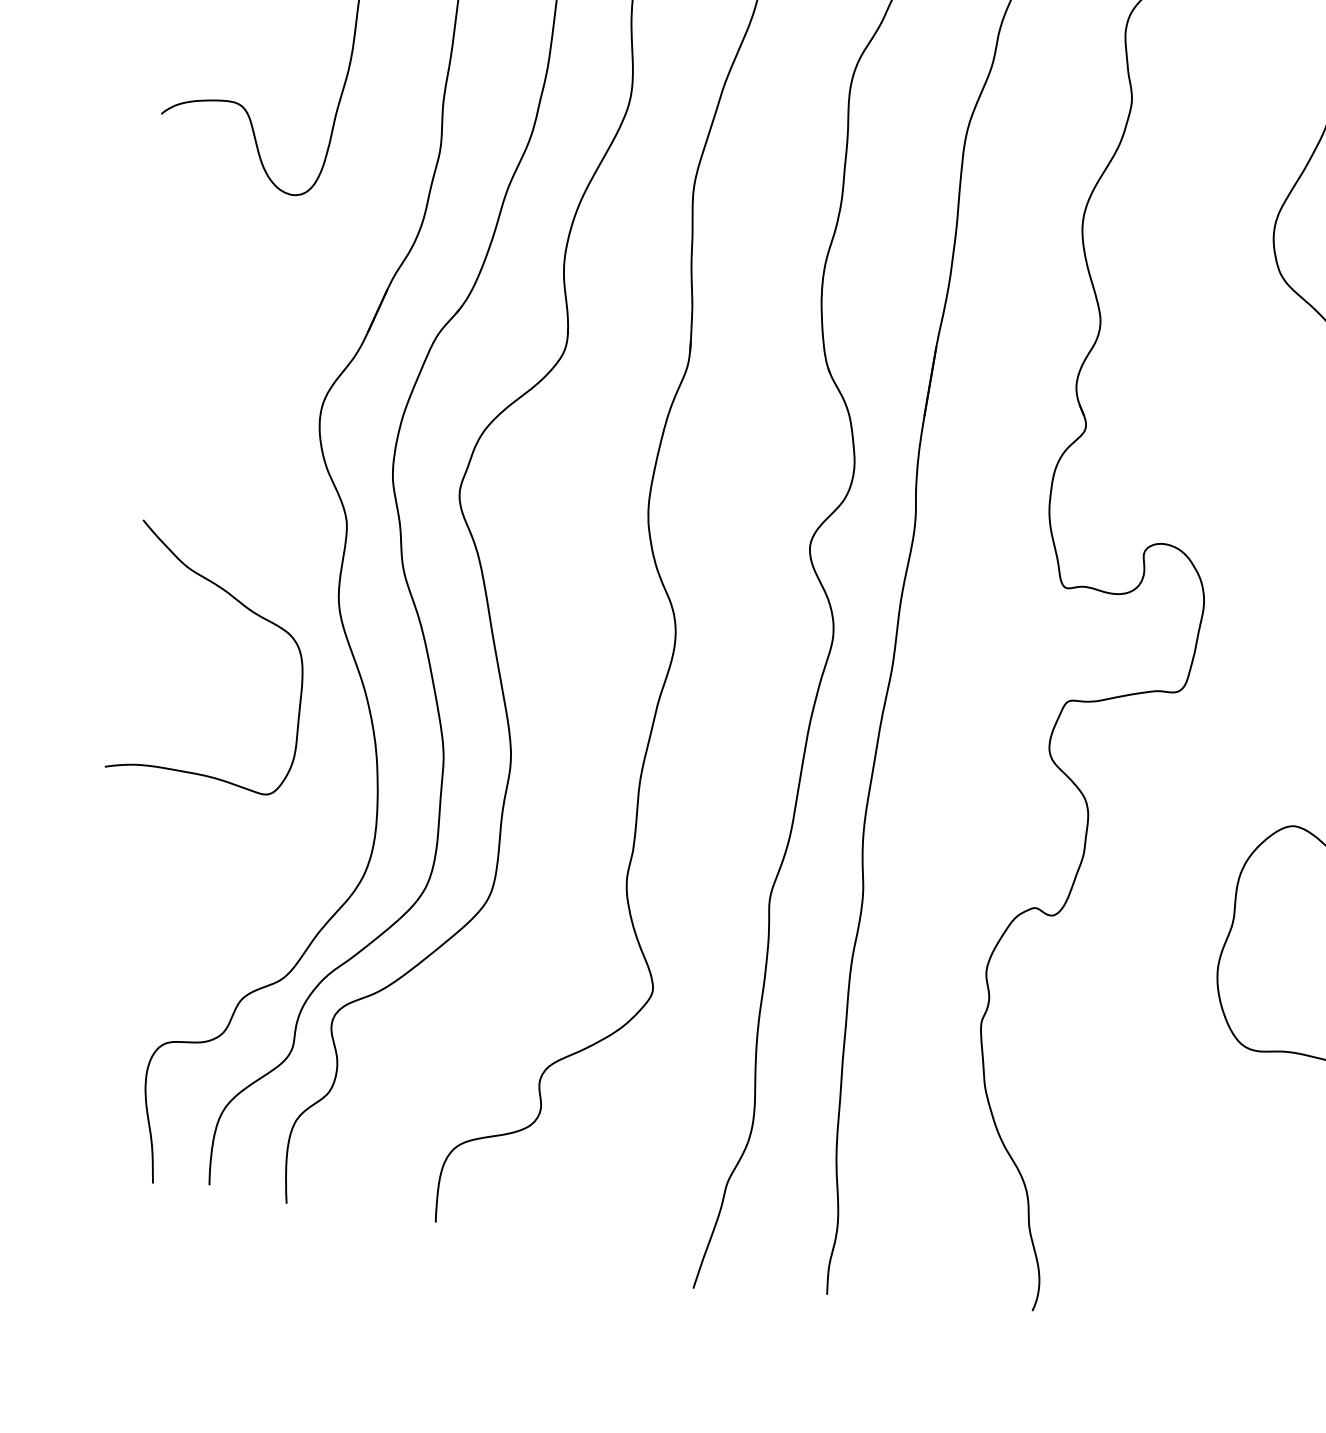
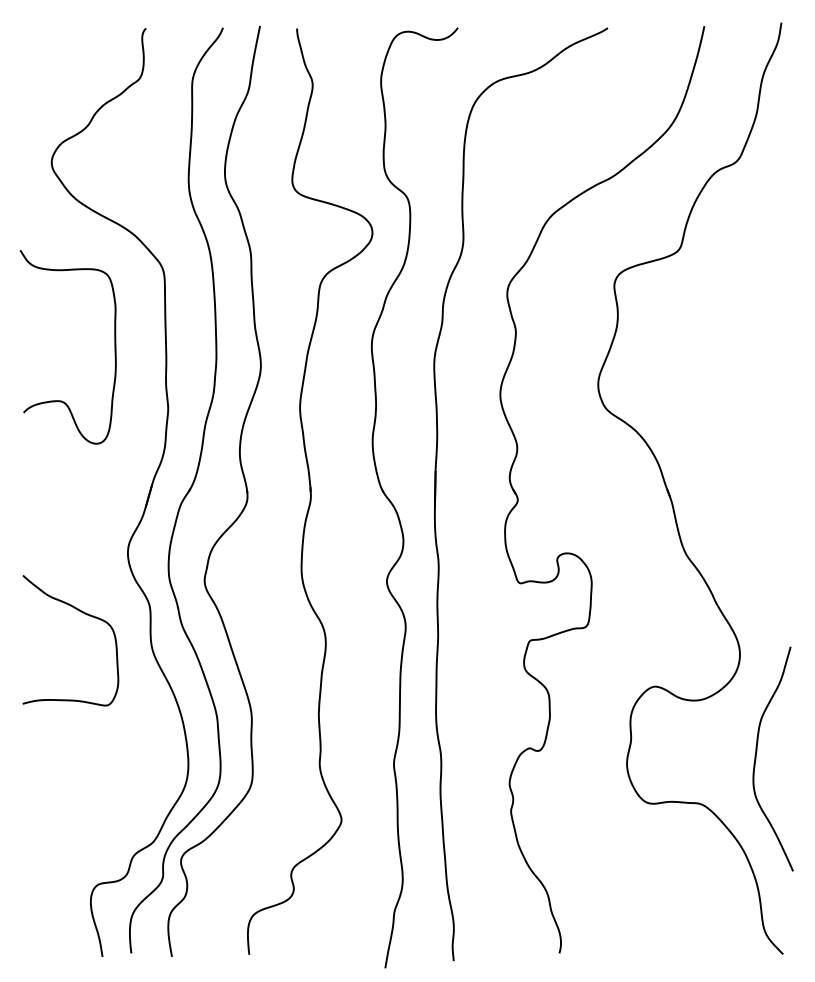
curve: (246, 610) -> (82, 613), moved

